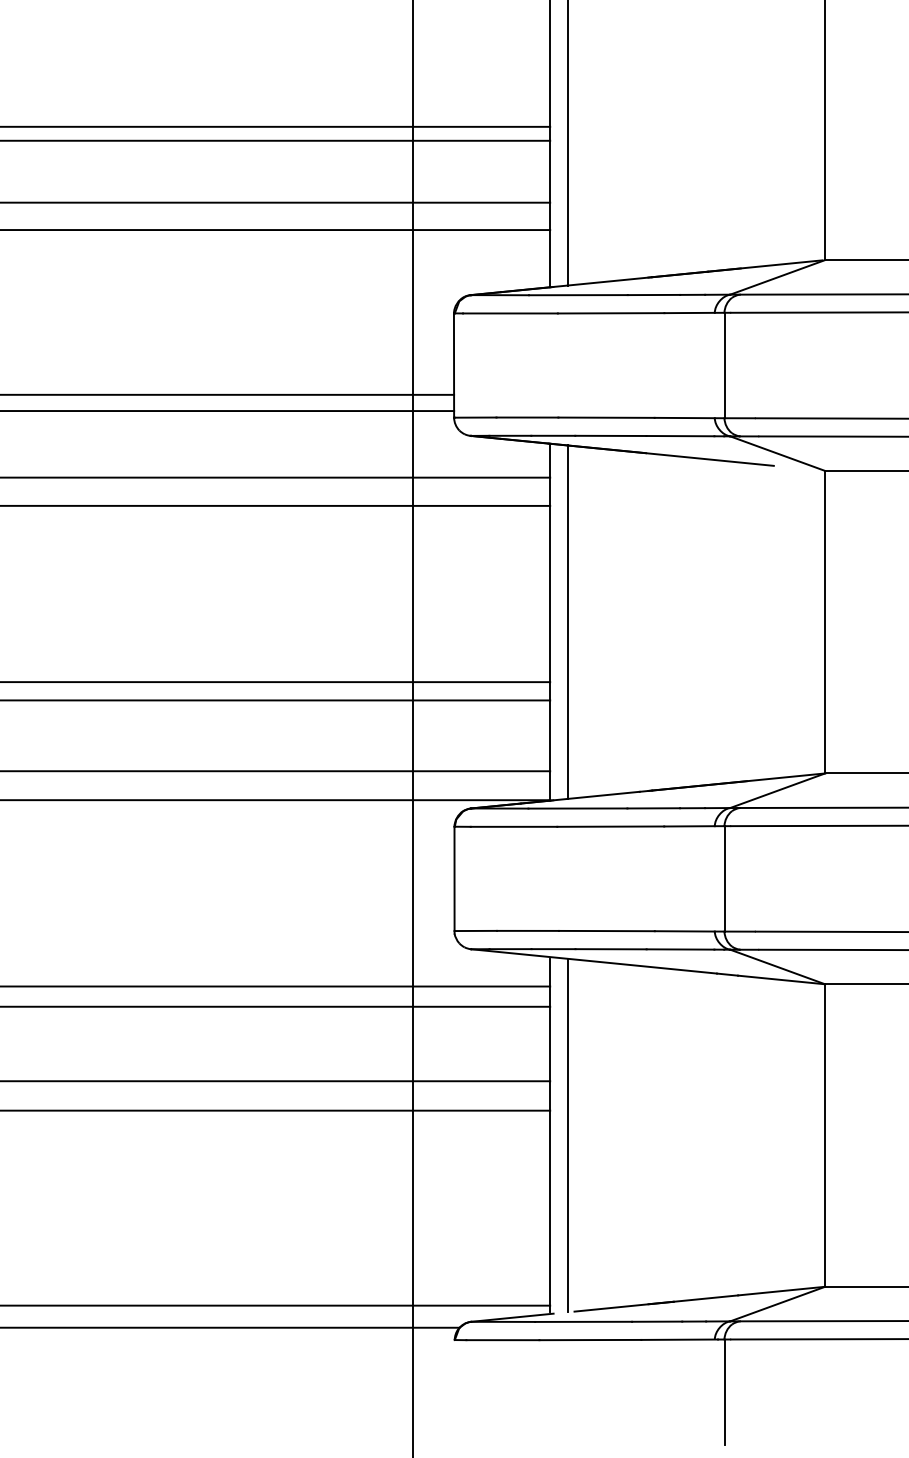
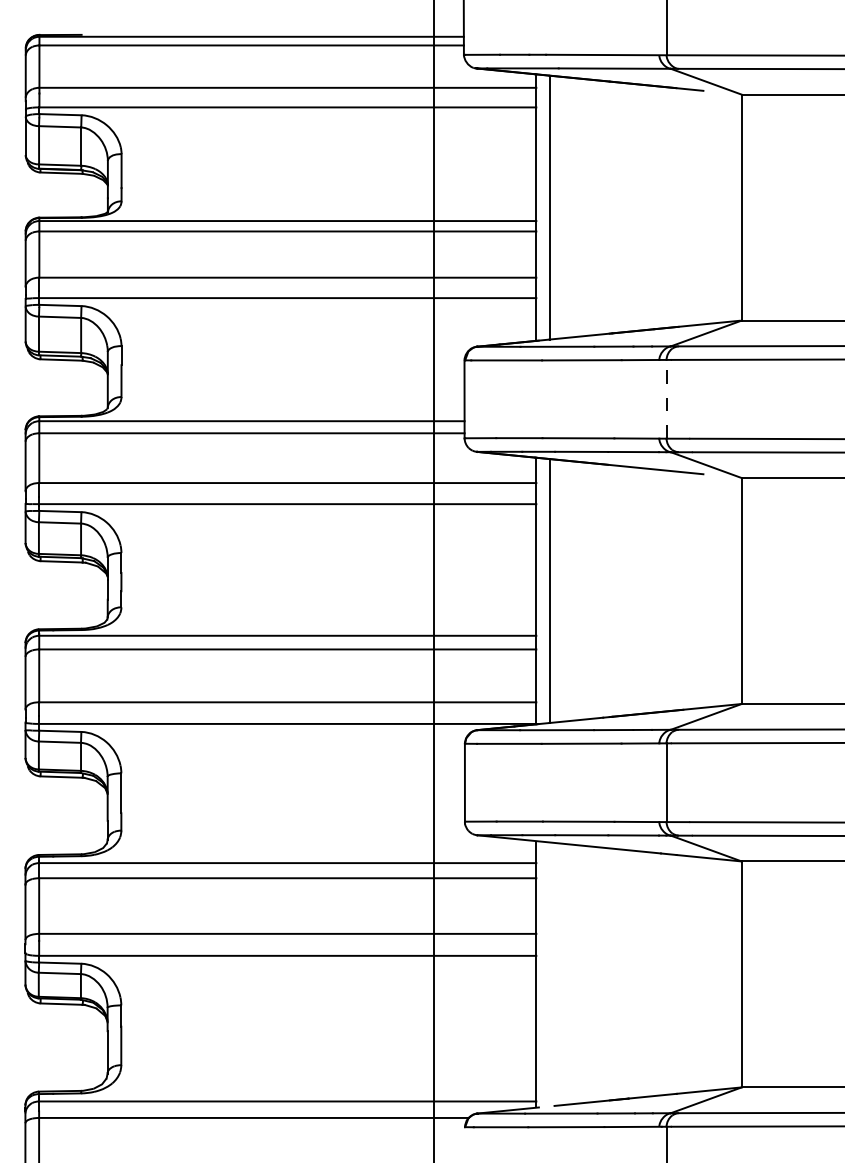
line: (724, 364) -> (666, 398), solid -> dashed
line: (567, 1135) -> (549, 974), removed

